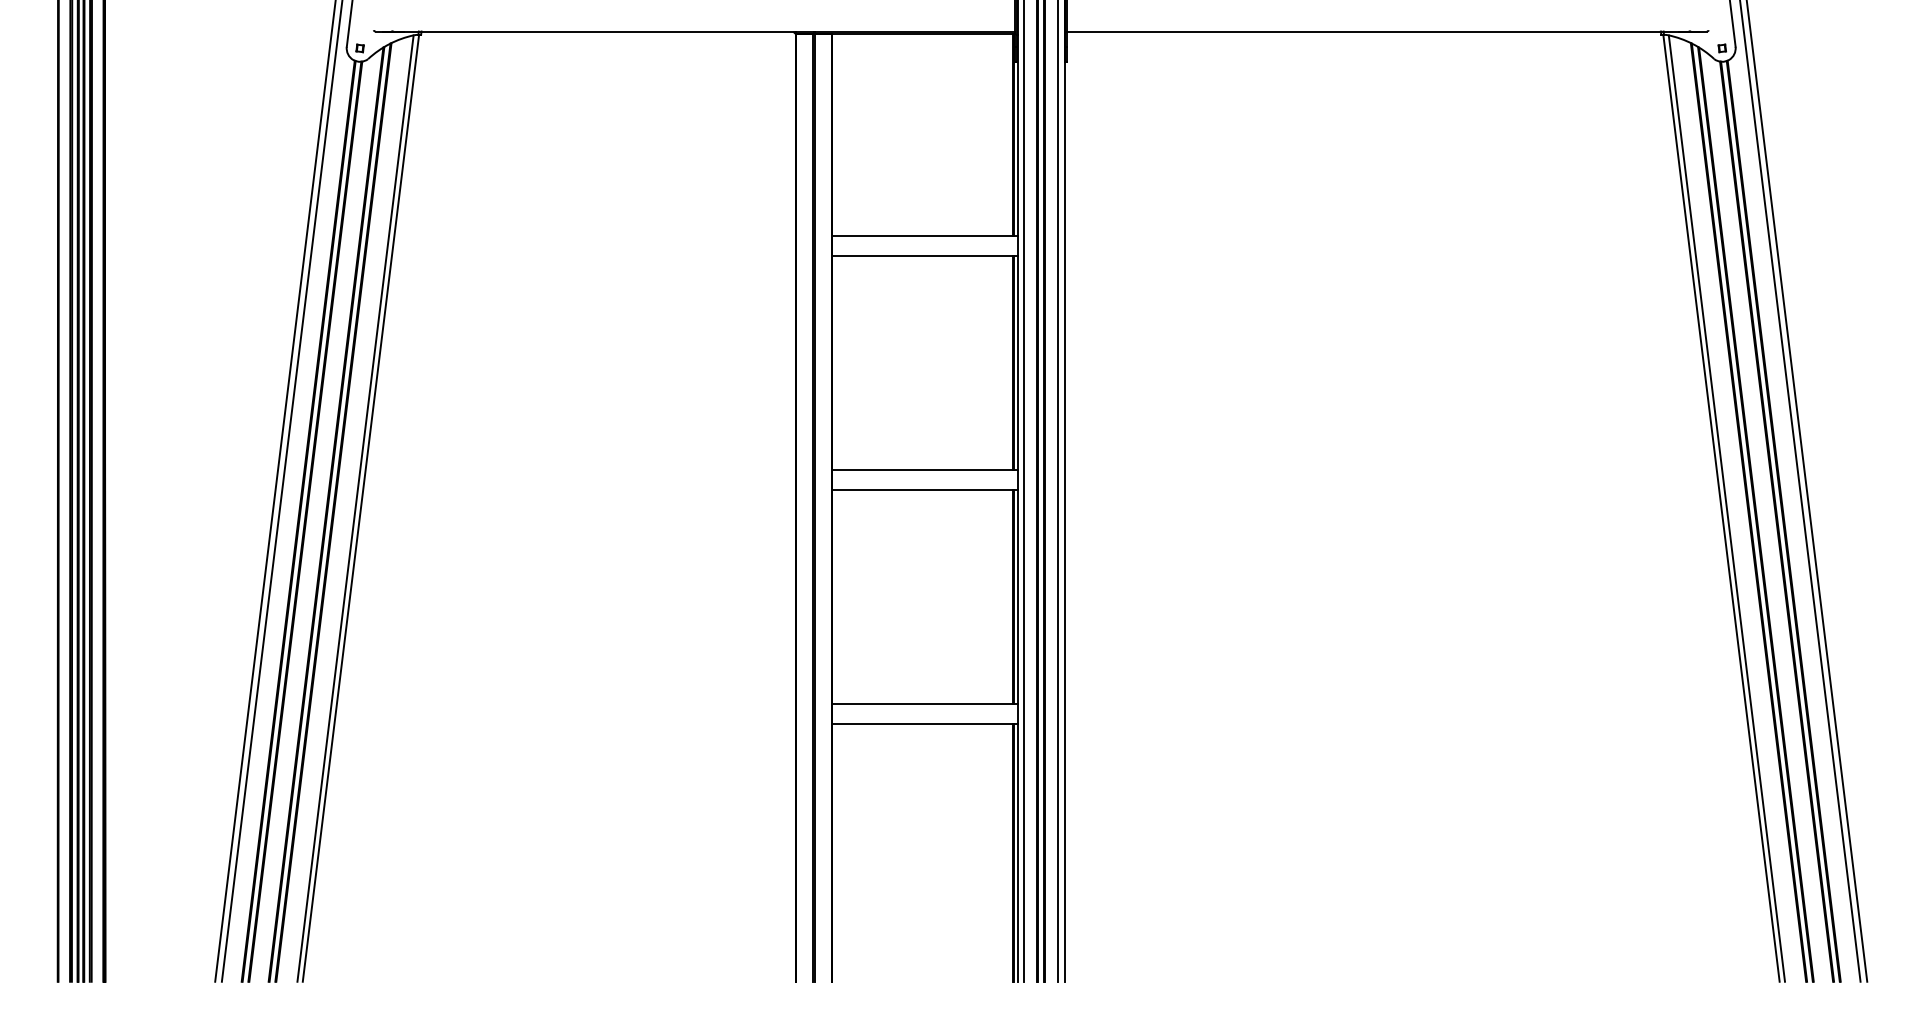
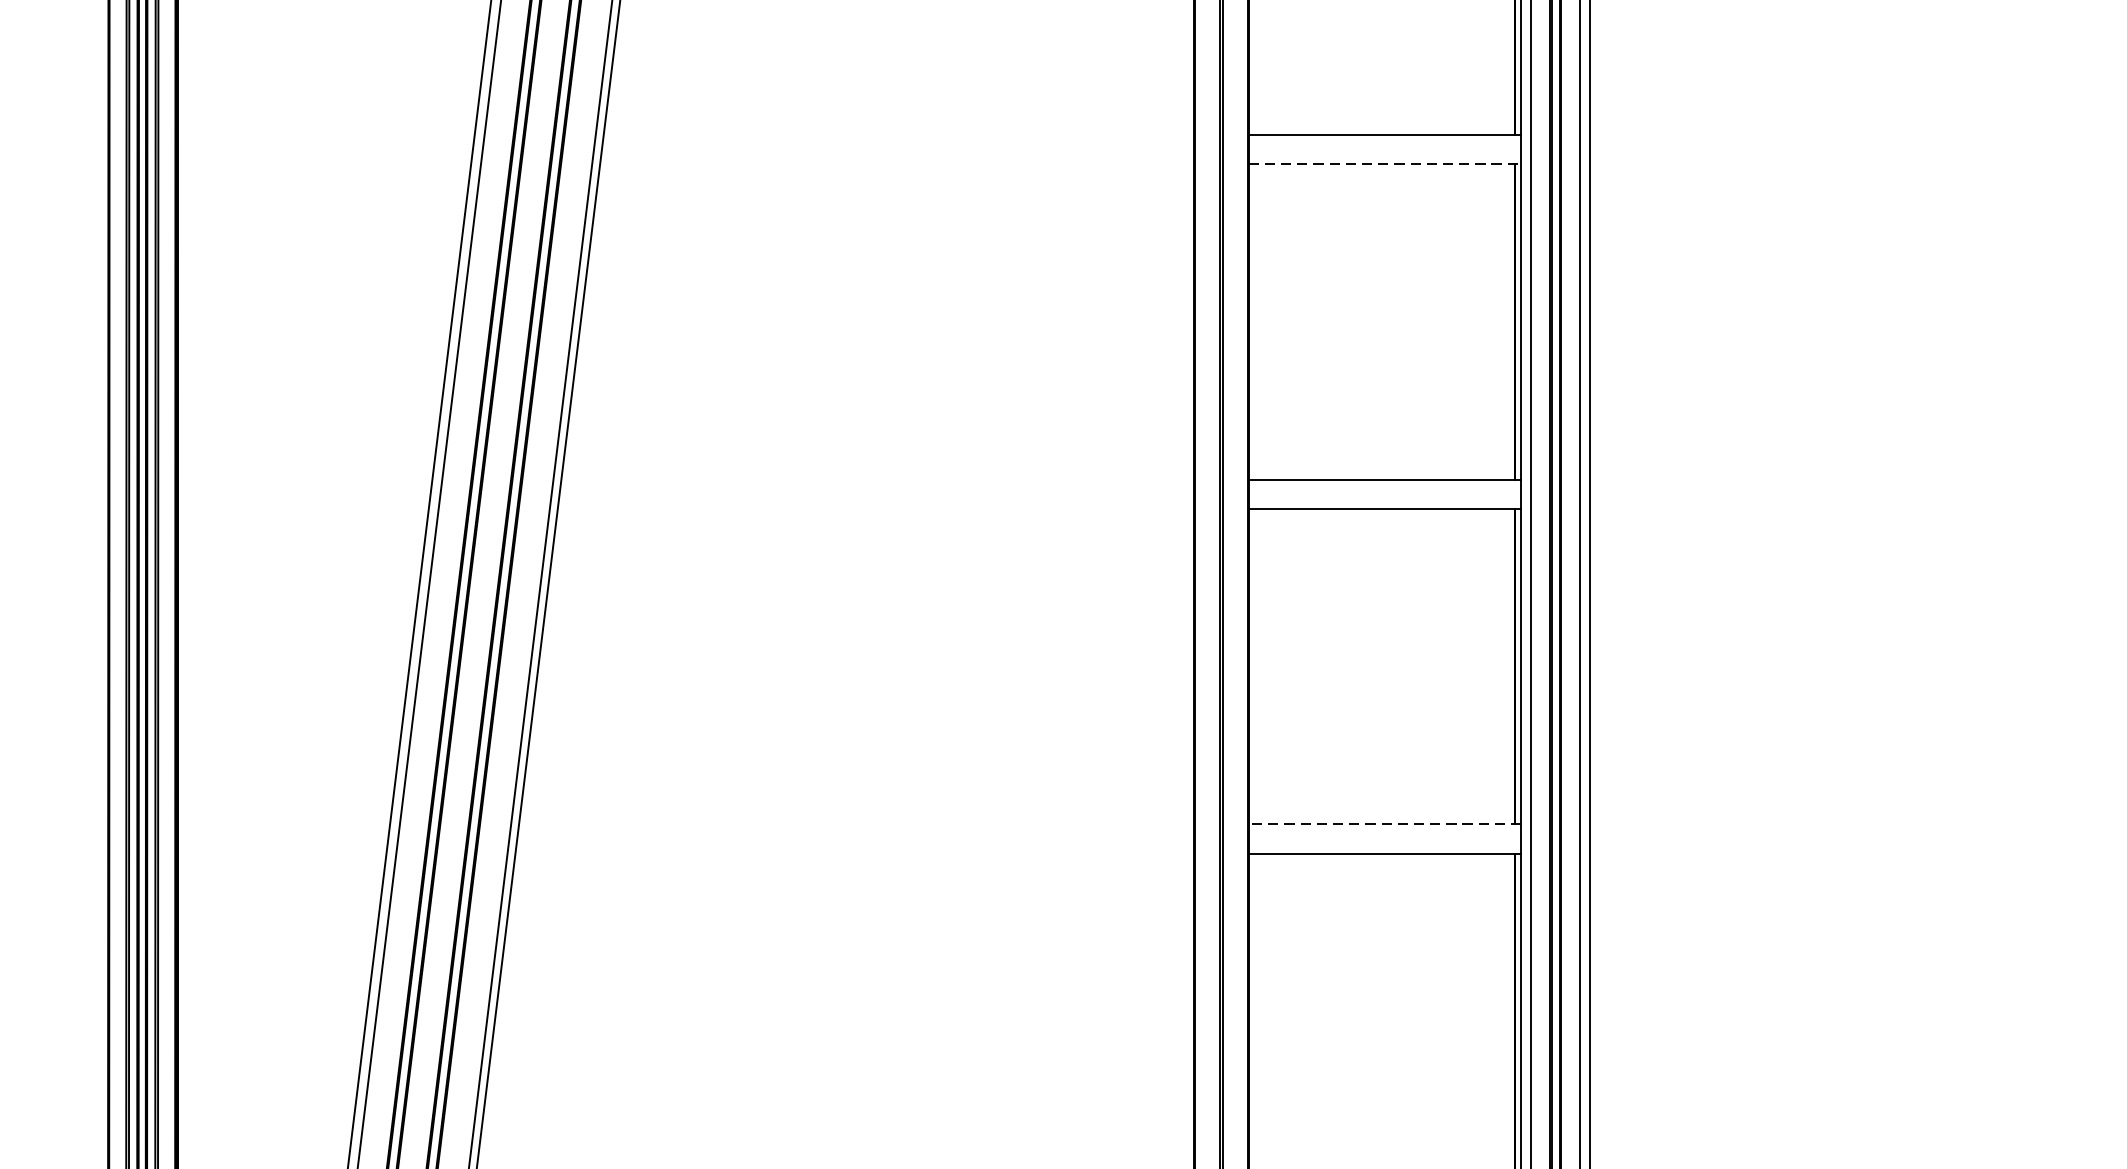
line: (925, 255) -> (1385, 164), solid -> dashed
line: (925, 704) -> (1385, 825), solid -> dashed

